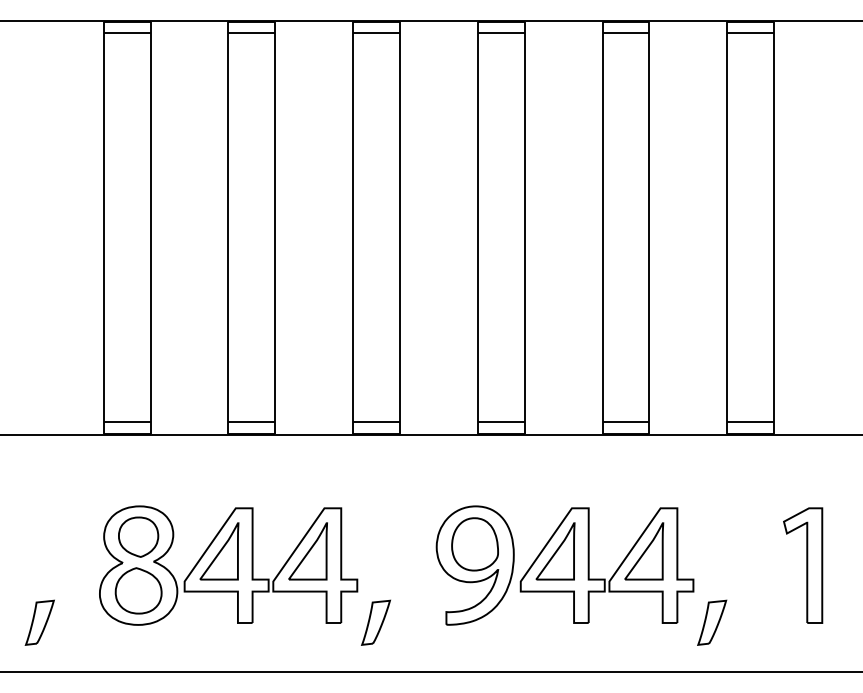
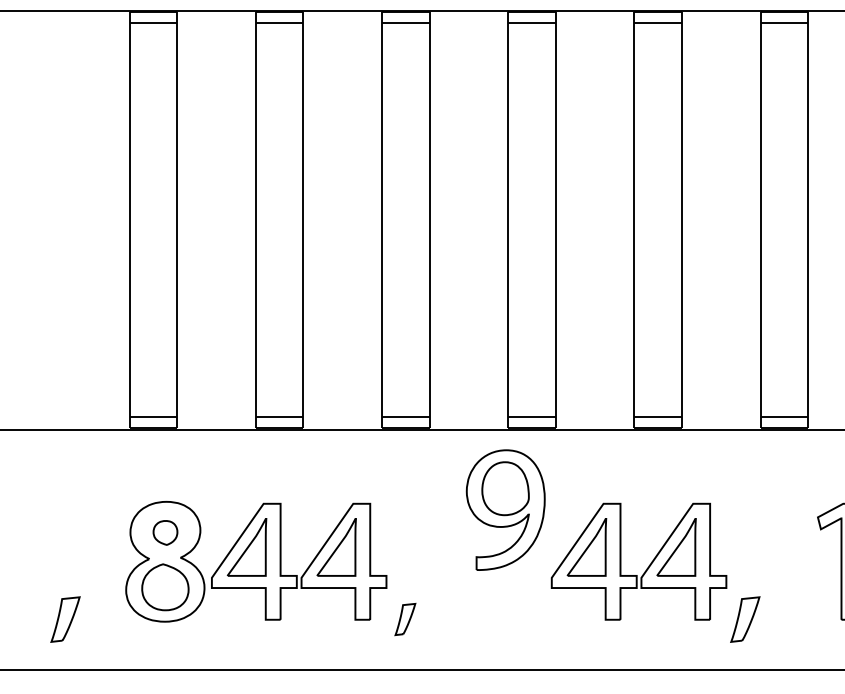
part: (138, 536) -> (165, 532), size x0.6
part: (474, 565) -> (504, 510), moved
part: (375, 622) -> (404, 619), size x0.7

